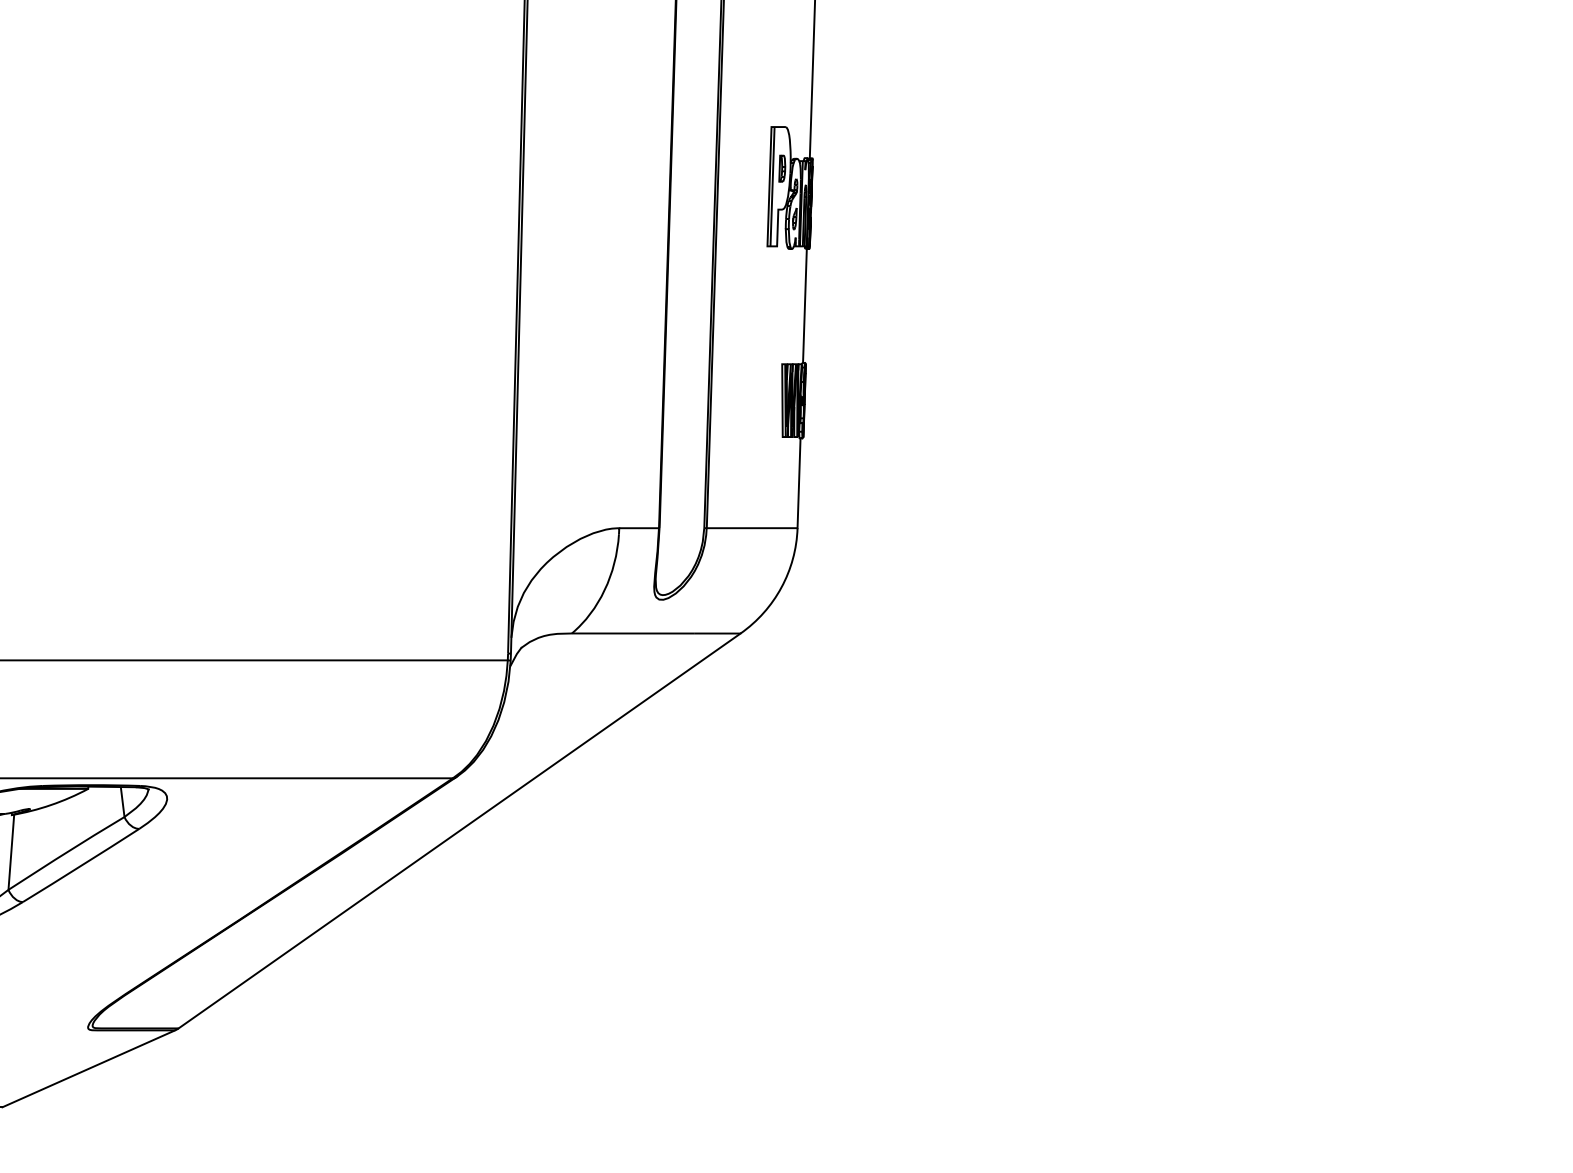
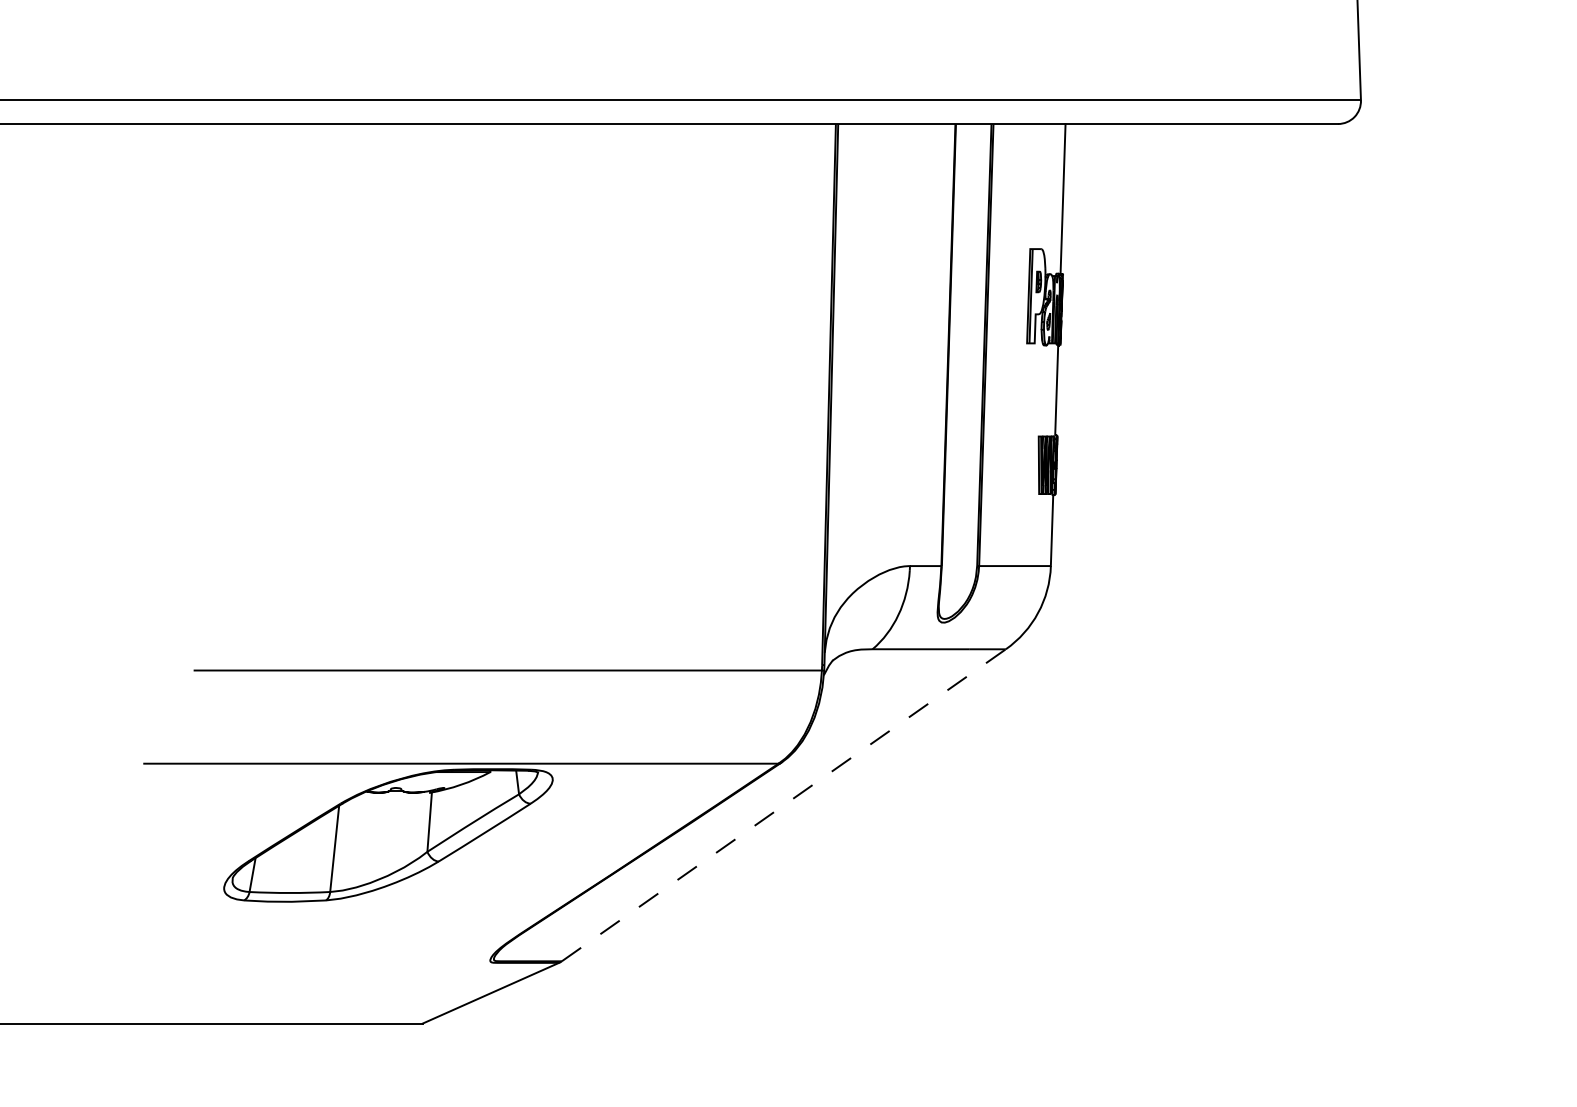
line: (460, 831) -> (784, 805), solid -> dashed

